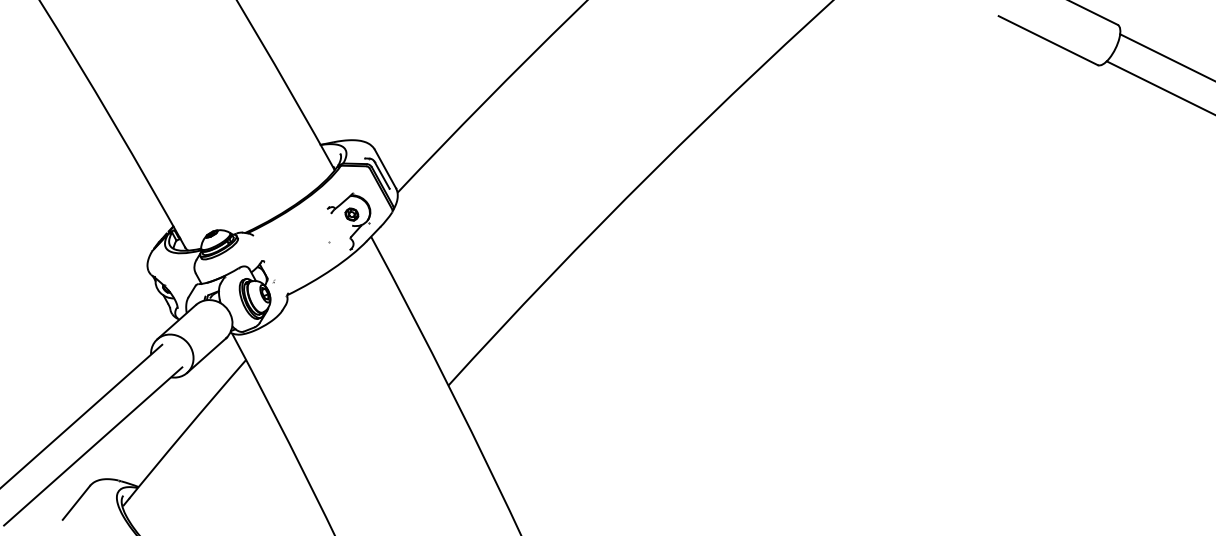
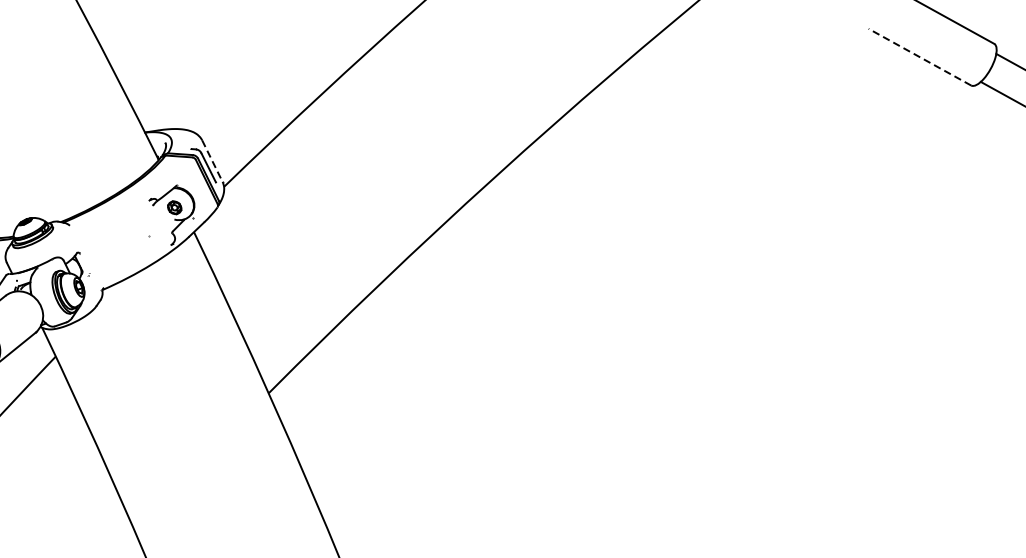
line: (1047, 40) -> (919, 57), solid -> dashed
line: (385, 168) -> (212, 160), solid -> dashed

